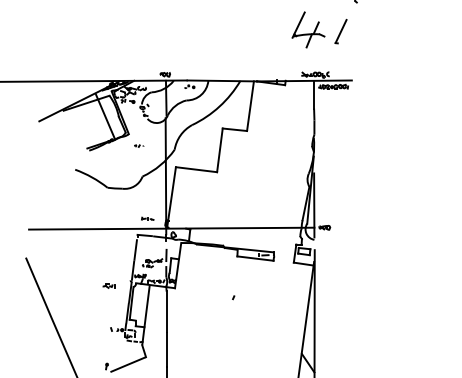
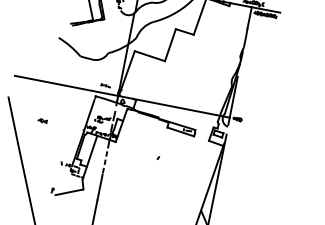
part: (139, 145) -> (110, 29), removed
part: (108, 285) -> (42, 120), moved
line: (166, 312) -> (105, 159), solid -> dashed

